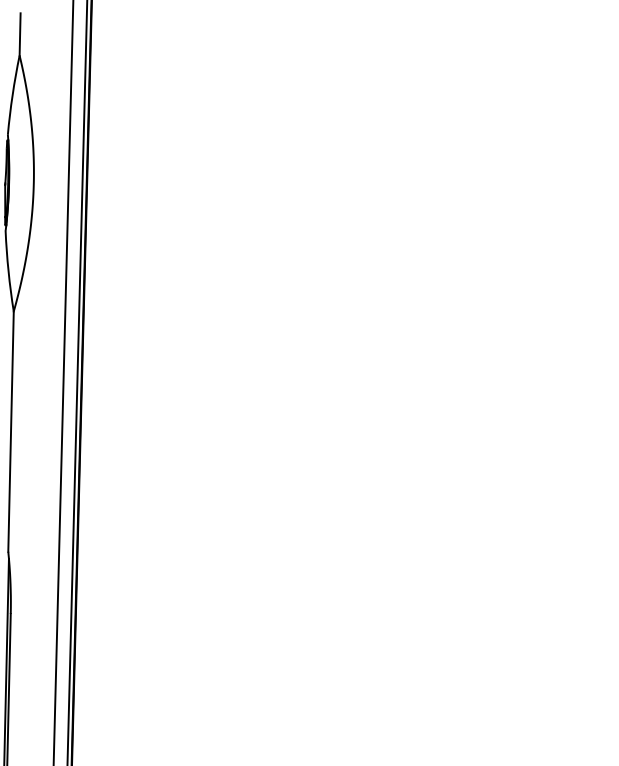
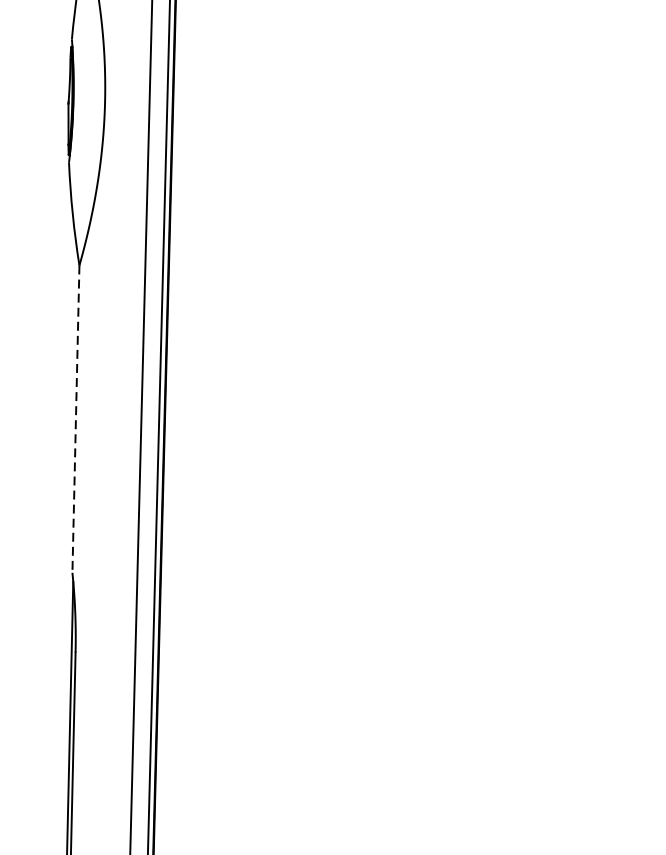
line: (11, 432) -> (76, 420), solid -> dashed

